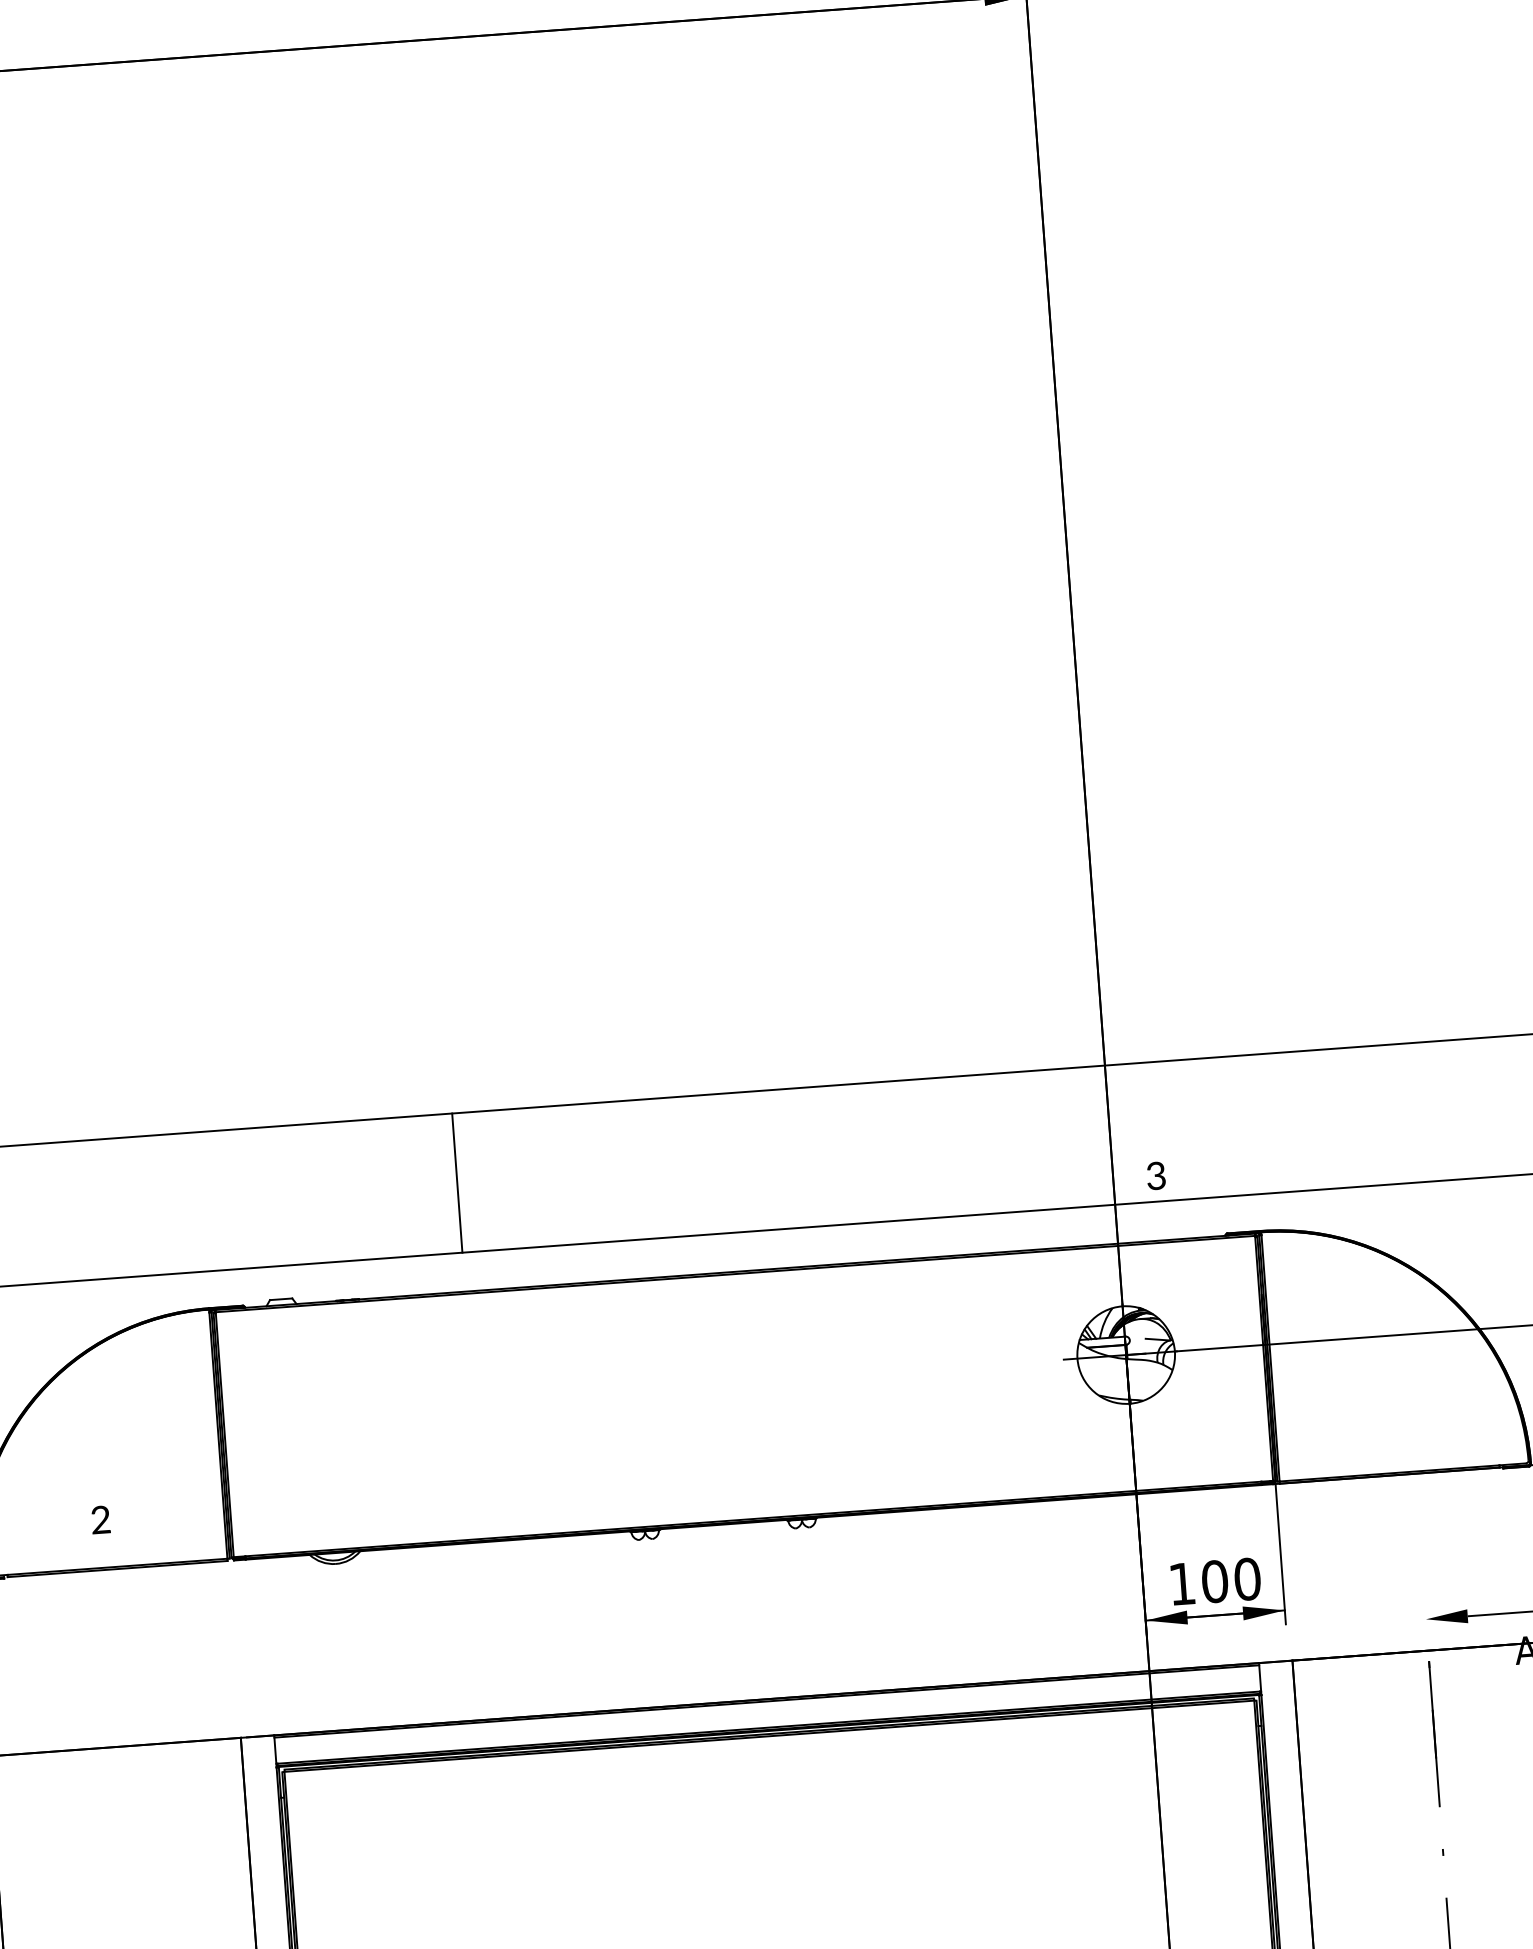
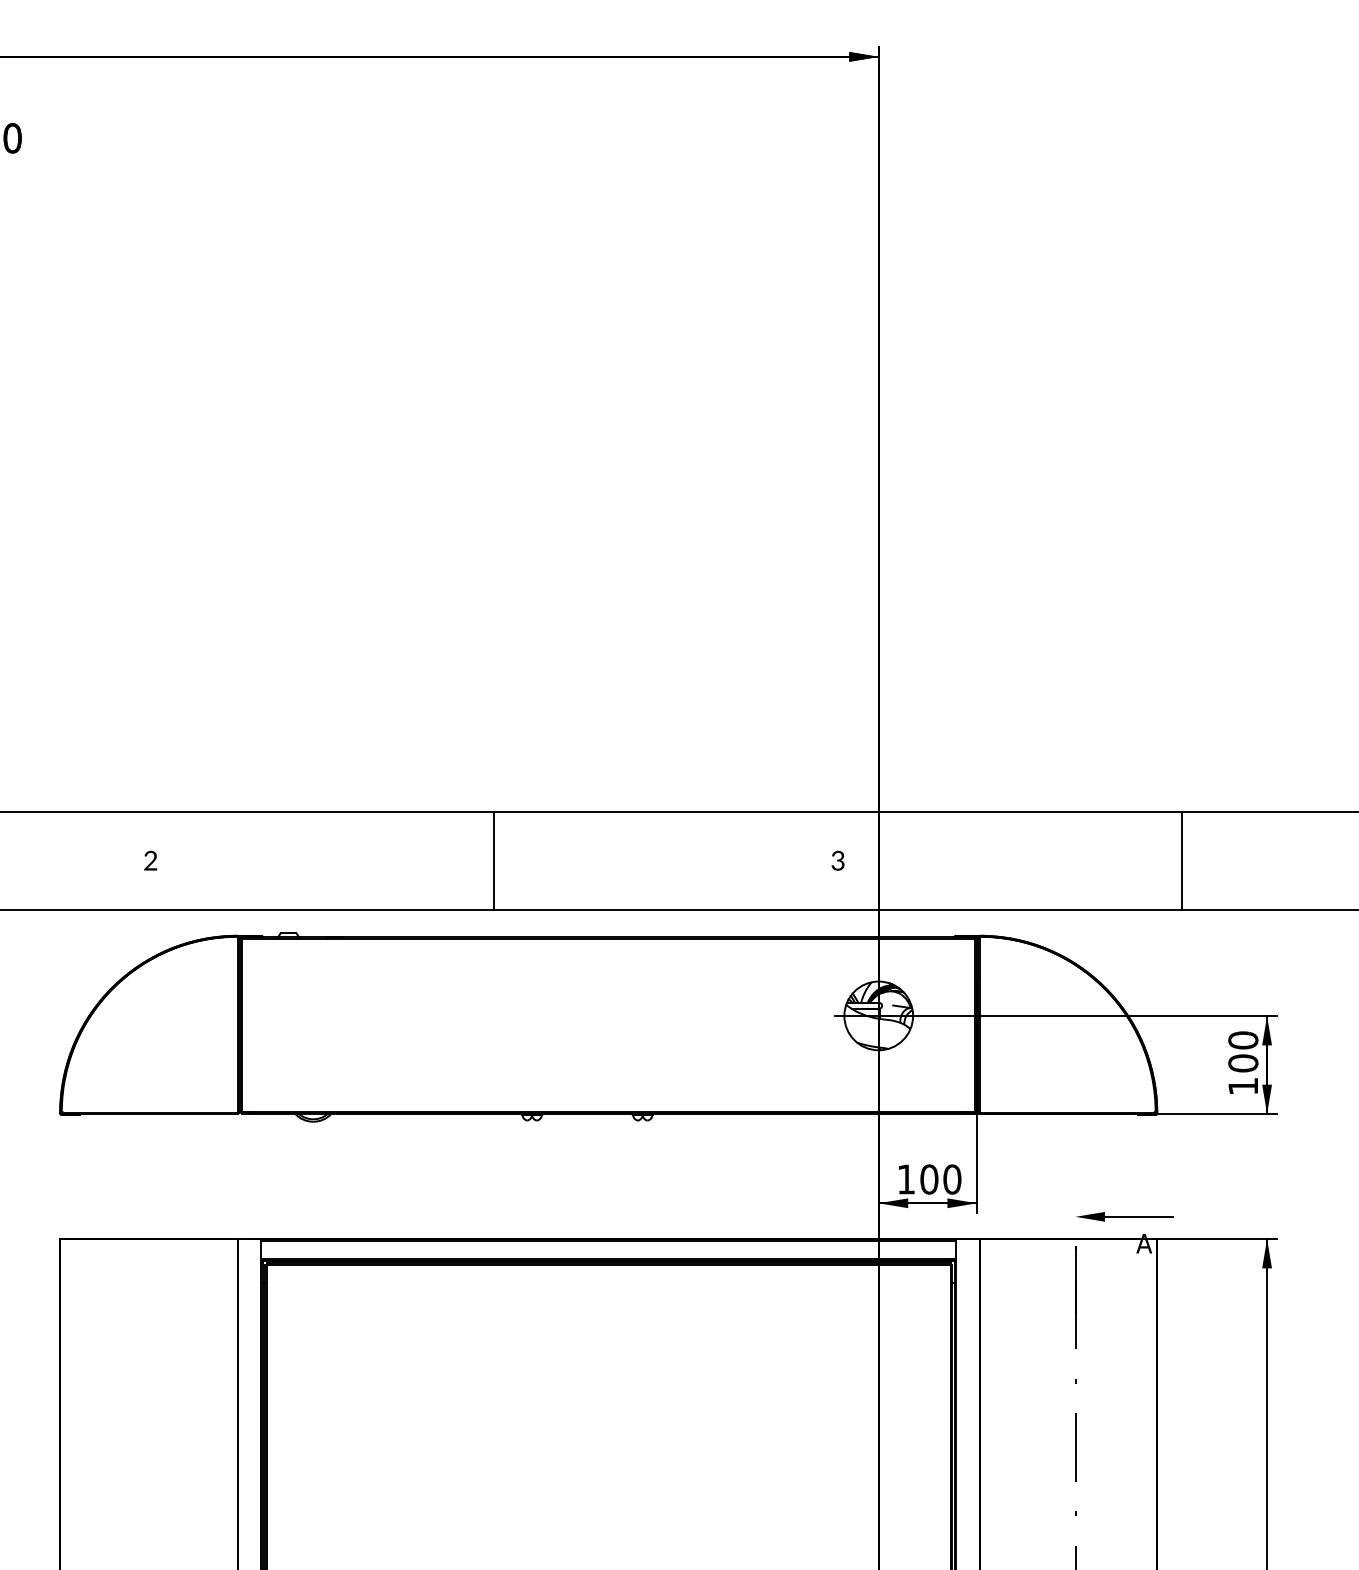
text: (1155, 1175) -> (837, 860), moved
line: (457, 1182) -> (494, 860), moved
text: (100, 1519) -> (150, 860), moved

